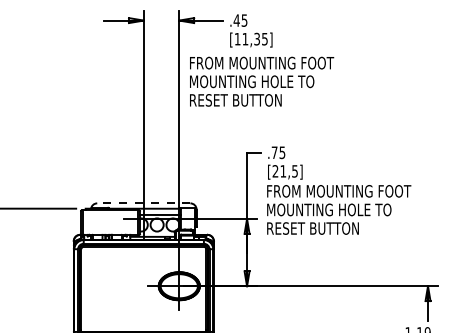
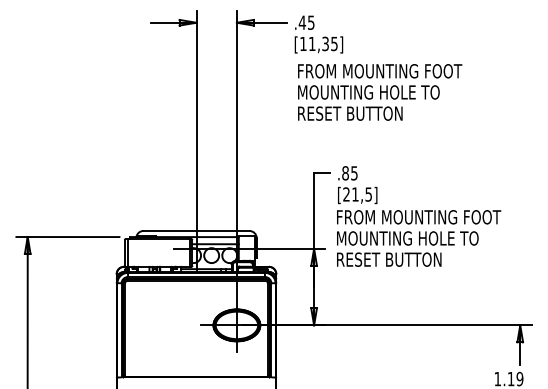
text: (262, 81) -> (380, 92), moved
text: (274, 152) -> (345, 173), .75 -> .85
line: (143, 202) -> (196, 230), dashed -> solid

